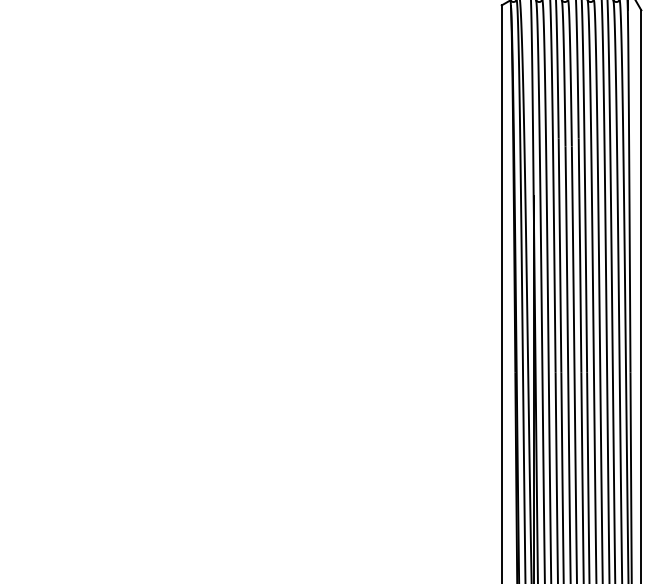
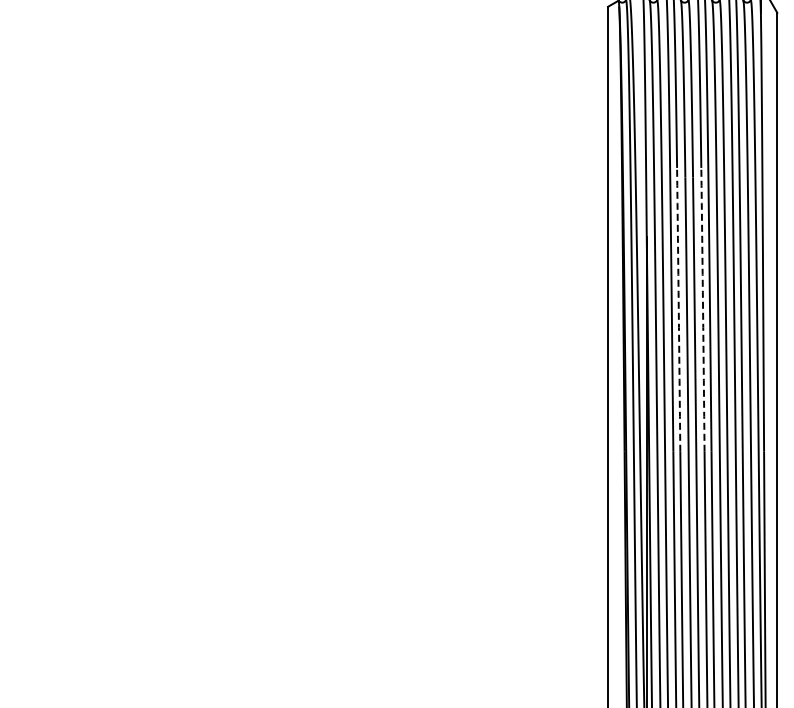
arc: (559, 255) -> (678, 309), solid -> dashed
arc: (580, 255) -> (703, 309), solid -> dashed

